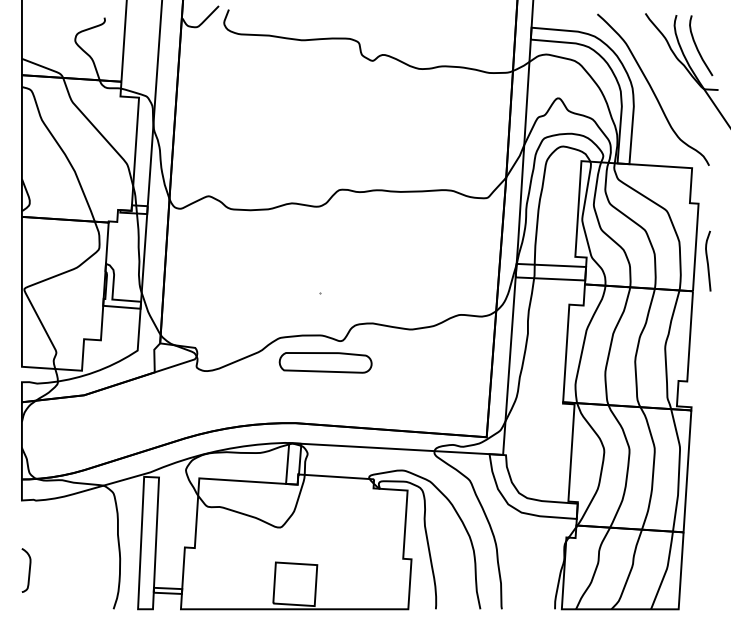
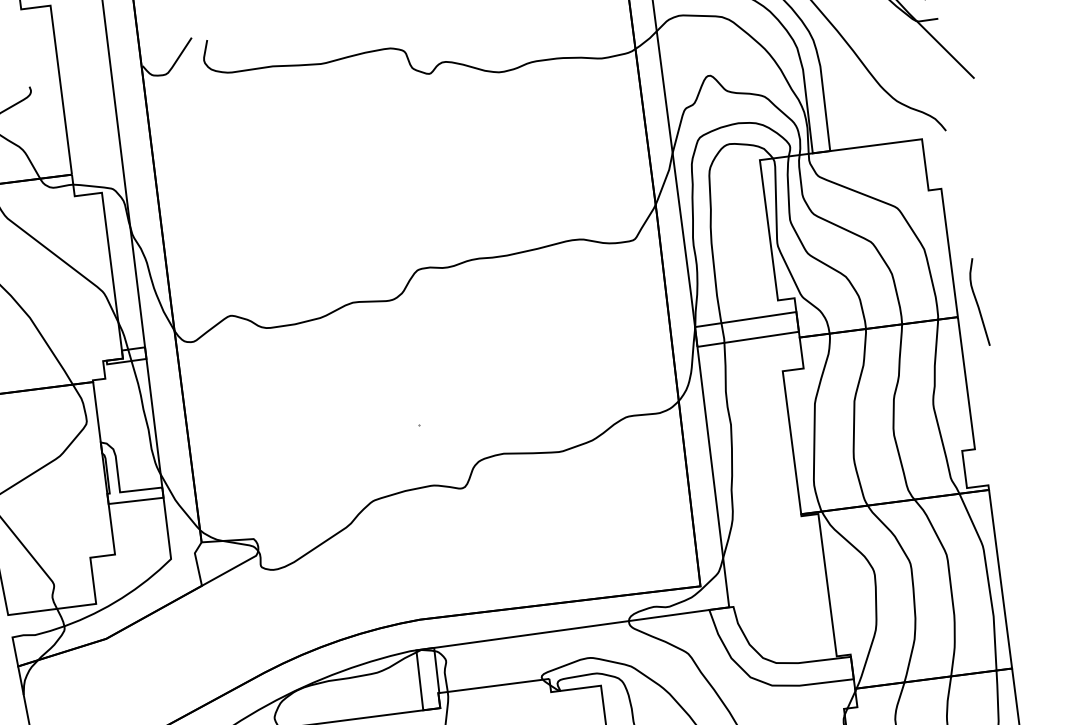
curve: (708, 260) -> (978, 301), moved
part: (325, 362) -> (446, 523), removed

